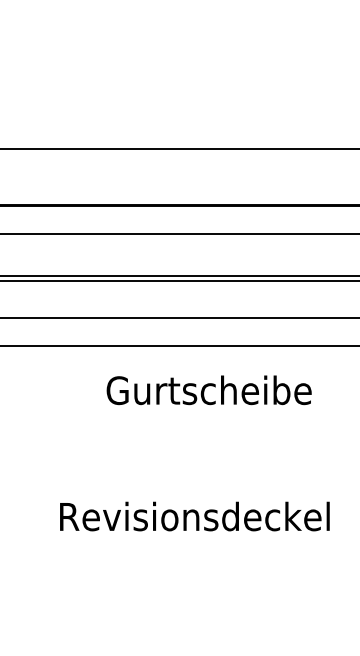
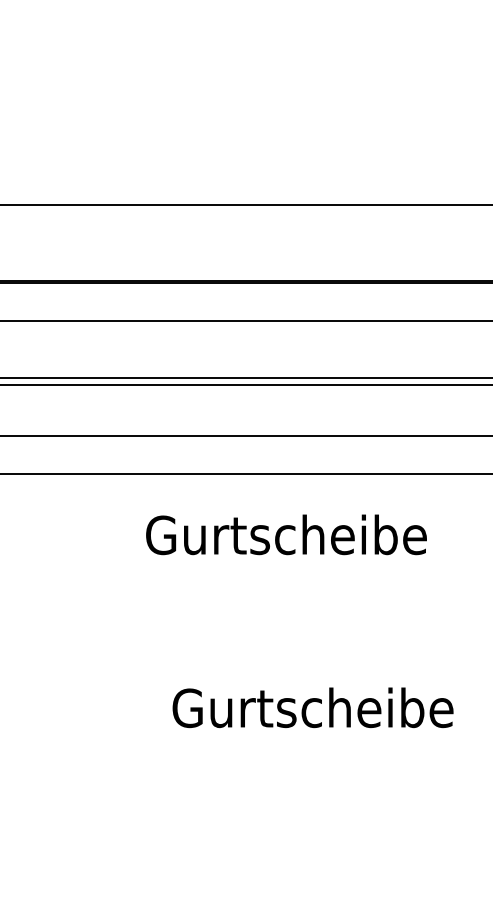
text: (195, 516) -> (267, 707), Revisionsdeckel -> Gurtscheibe

